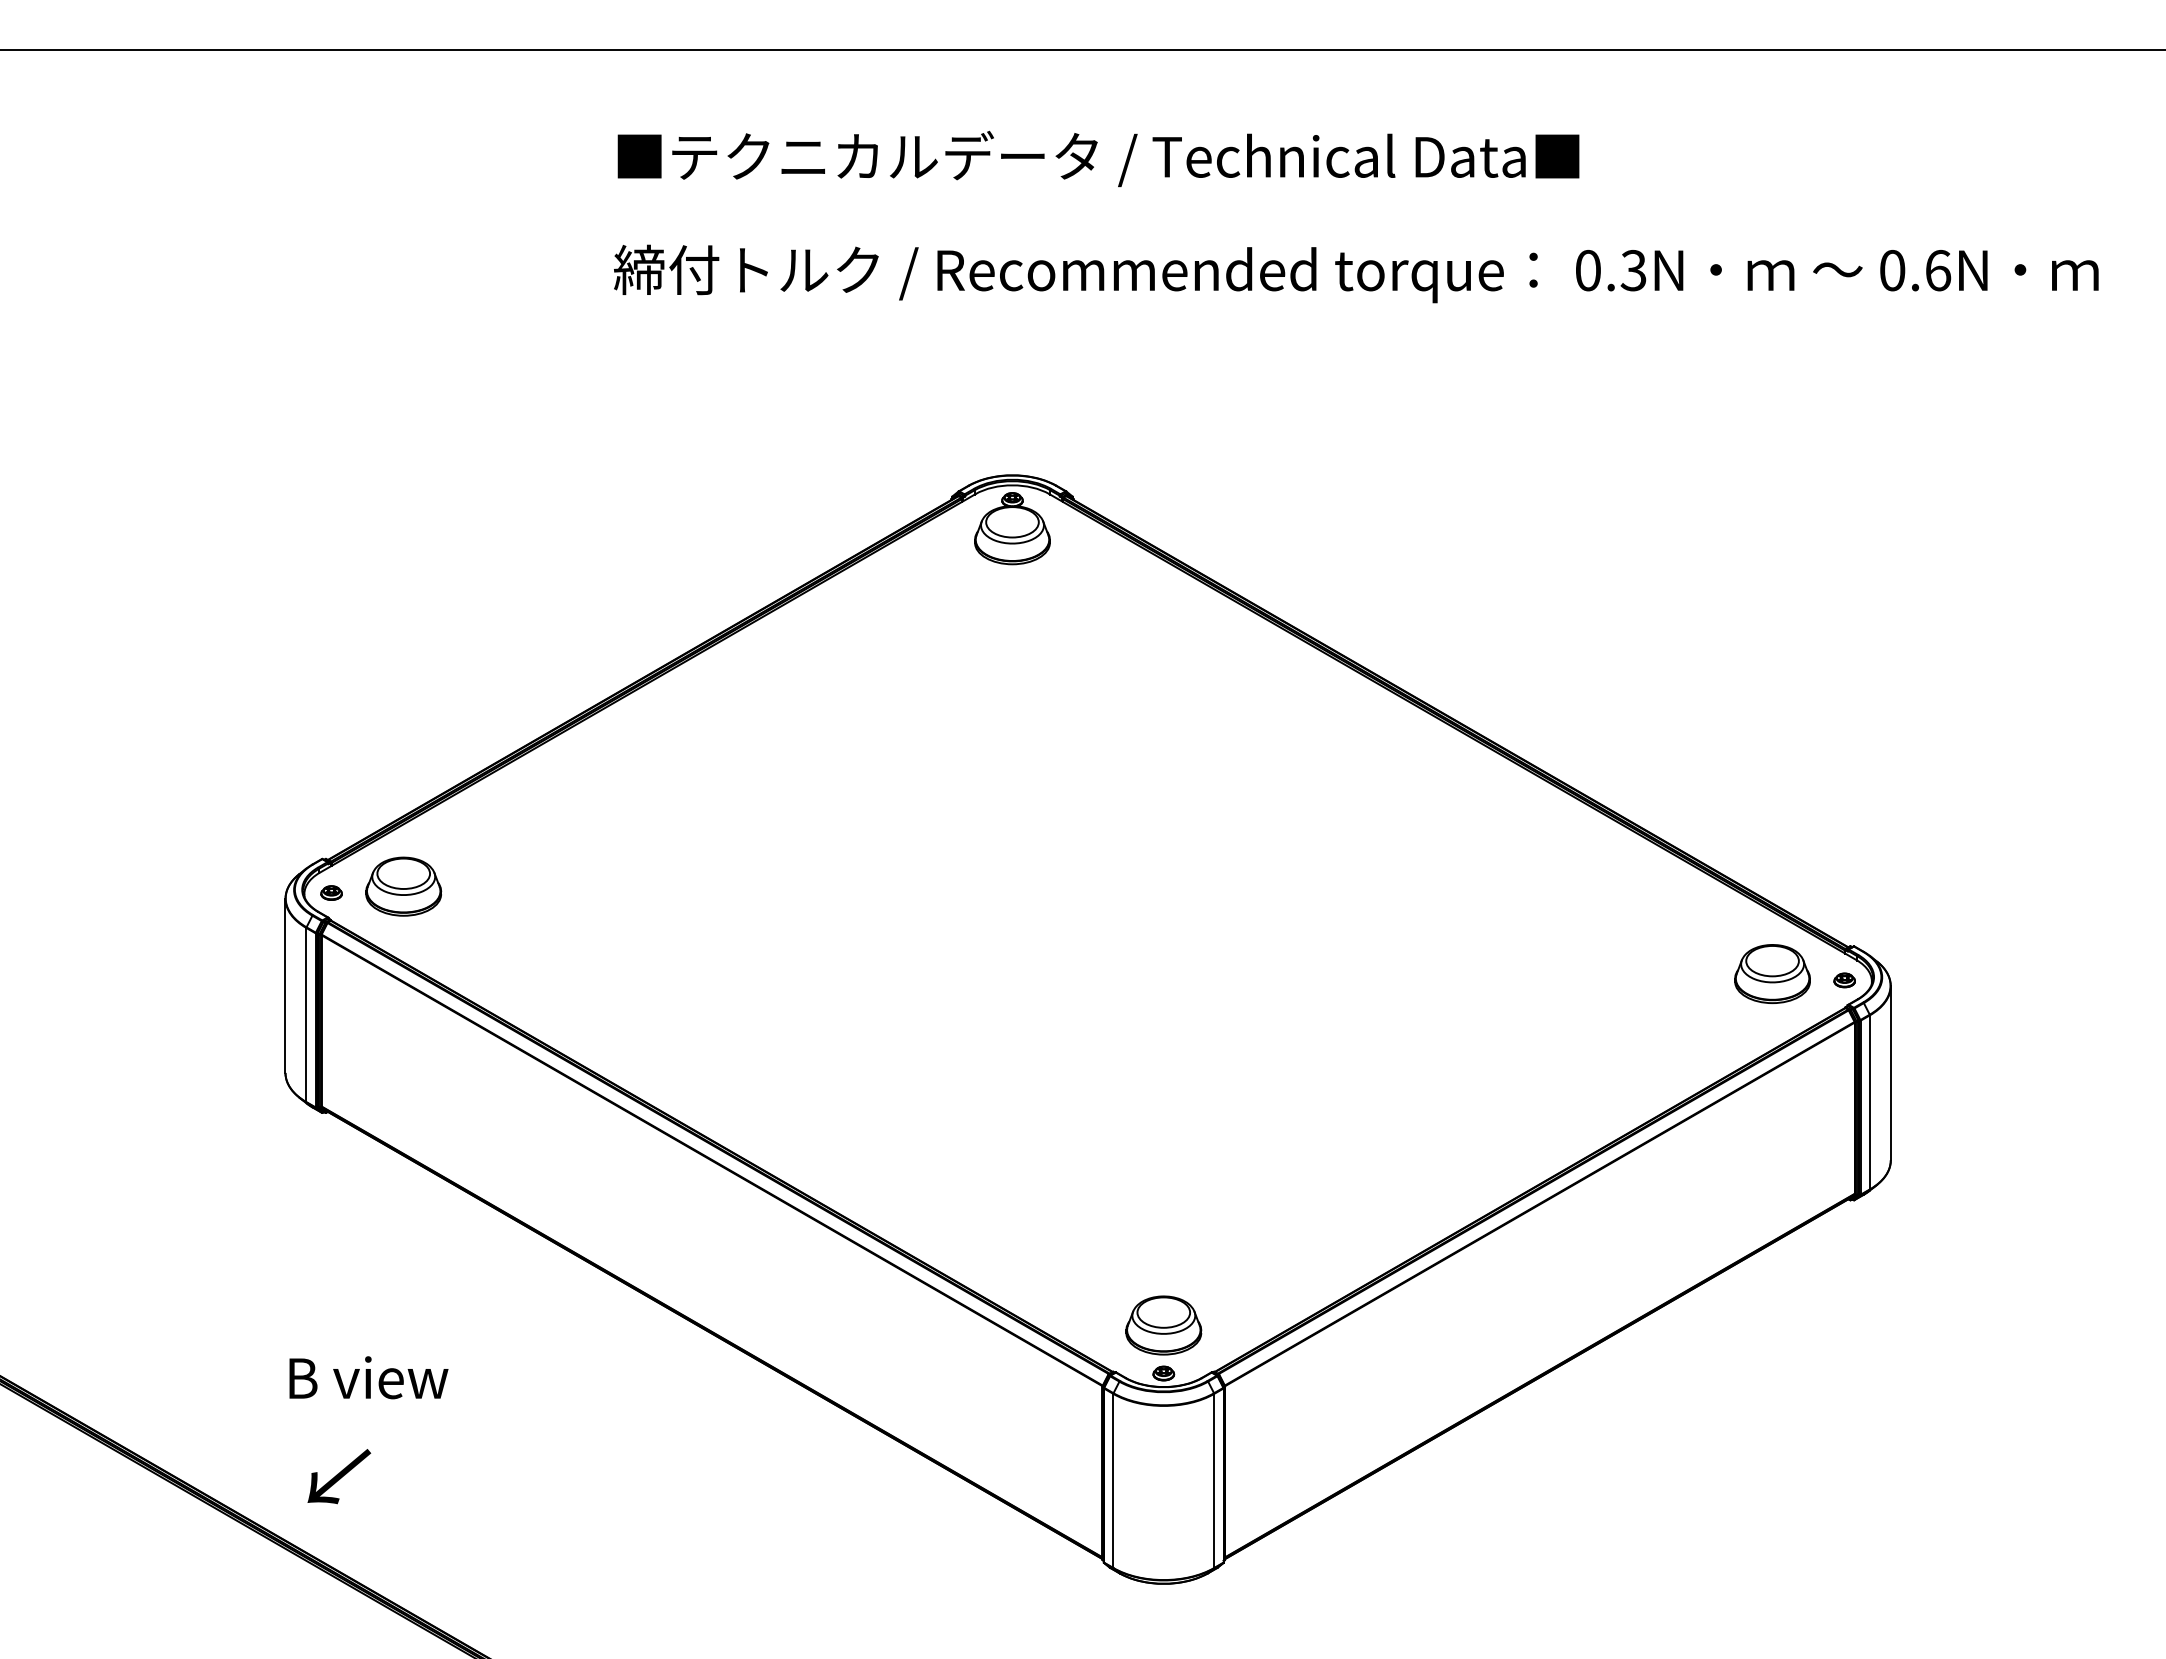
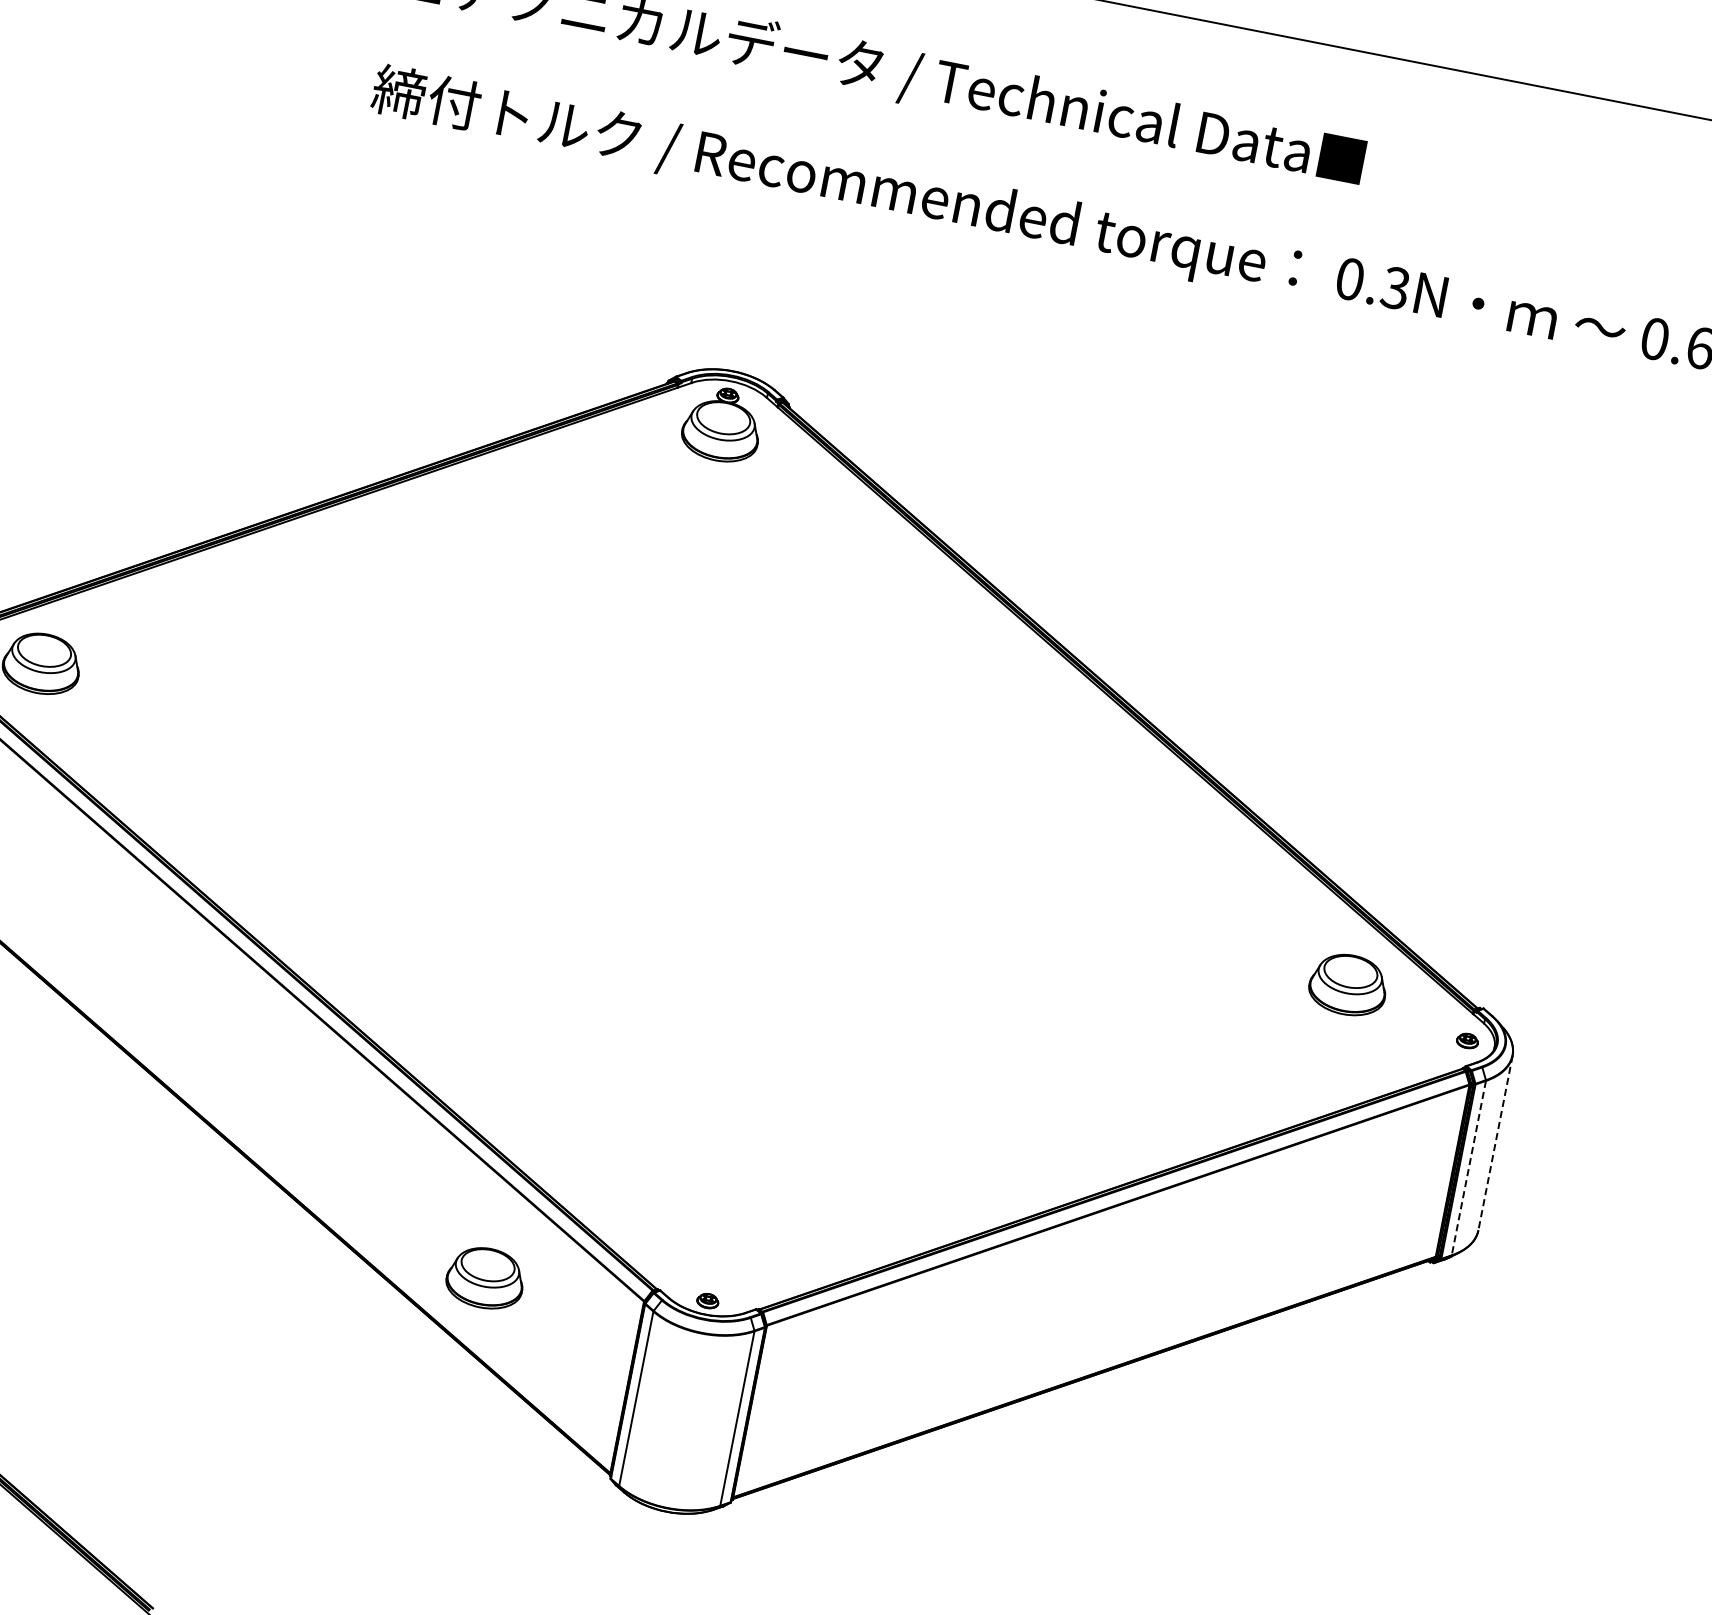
part: (1772, 973) -> (1348, 984), moved
line: (1890, 1073) -> (1495, 1143), solid -> dashed
line: (1869, 1102) -> (1468, 1168), solid -> dashed
part: (1163, 1325) -> (485, 1278), moved

